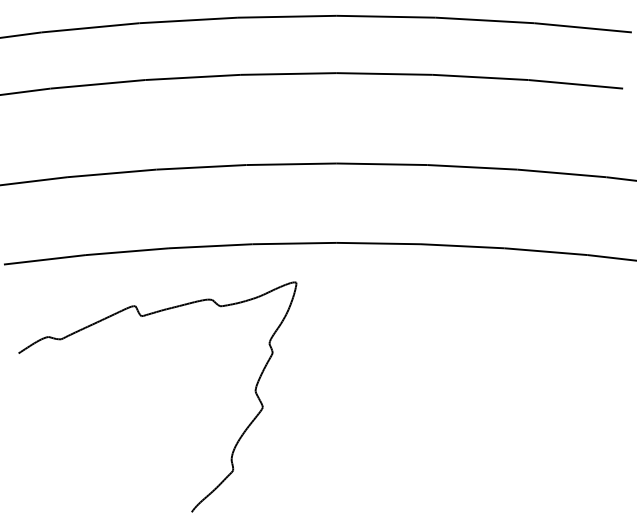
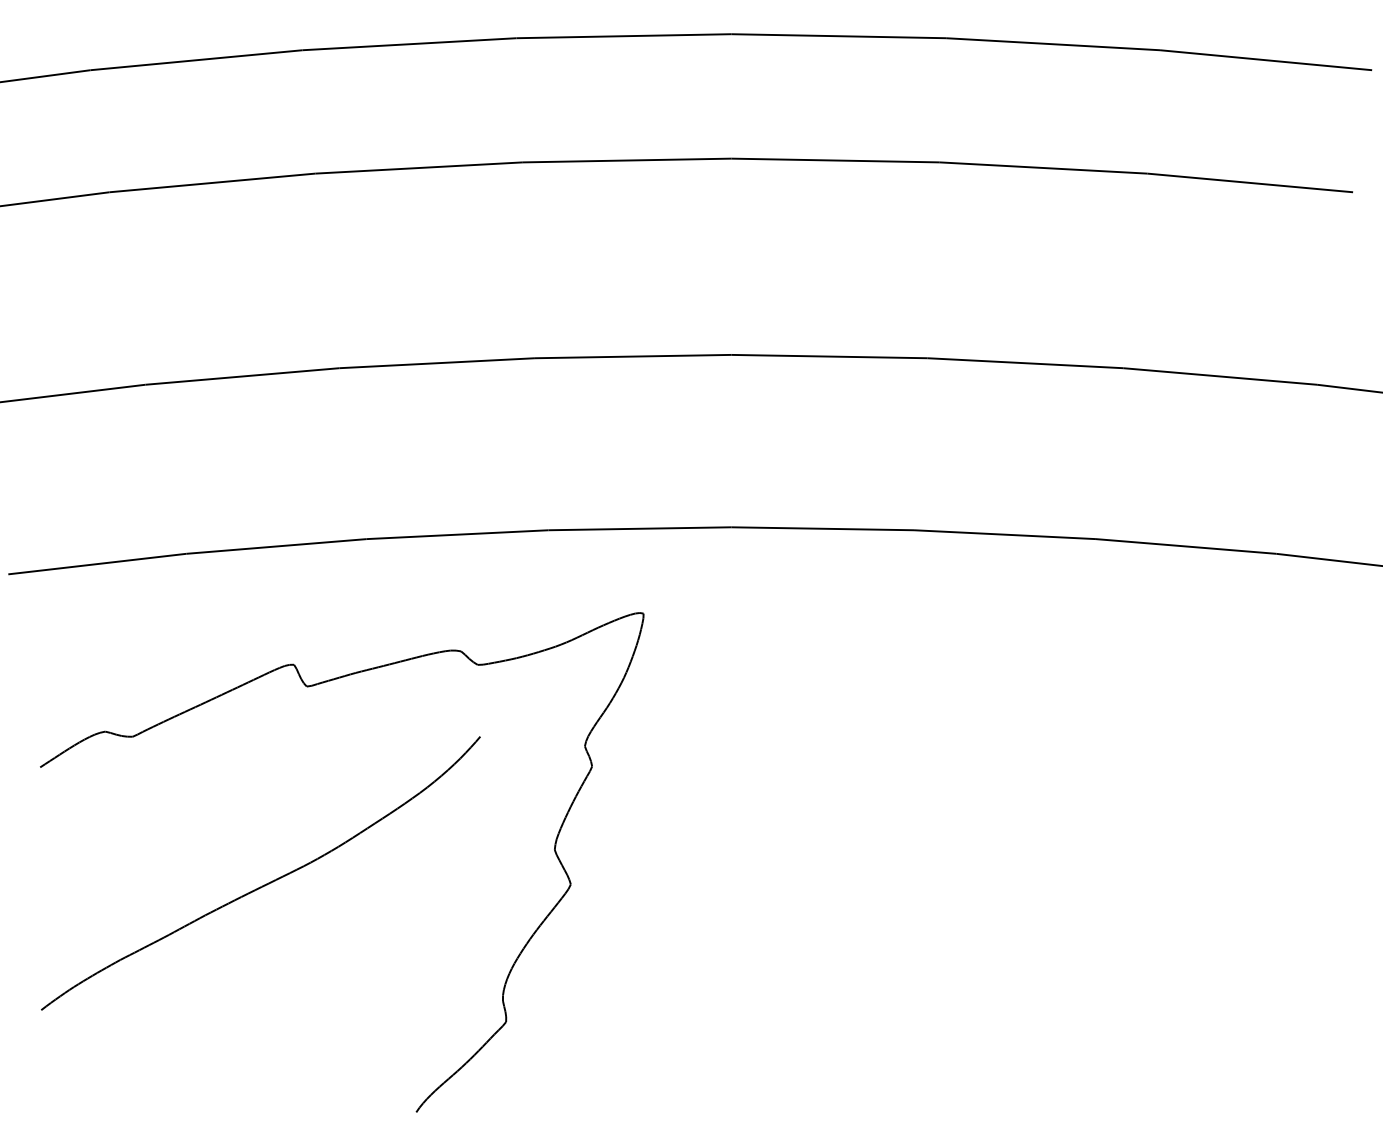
part: (119, 401) -> (259, 871), added

